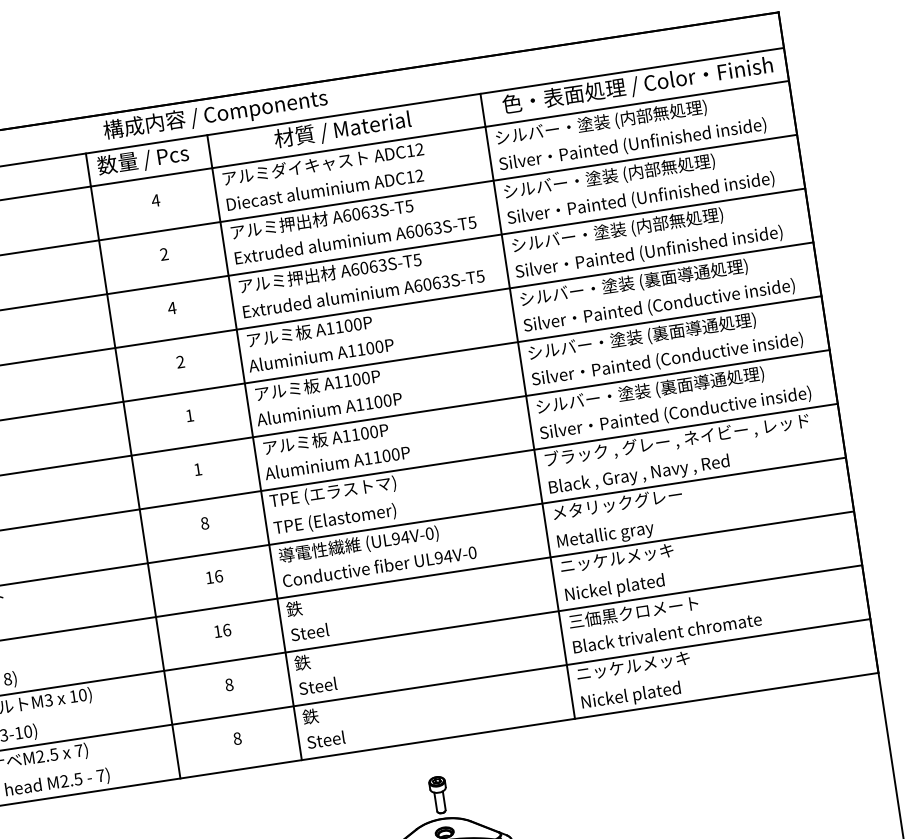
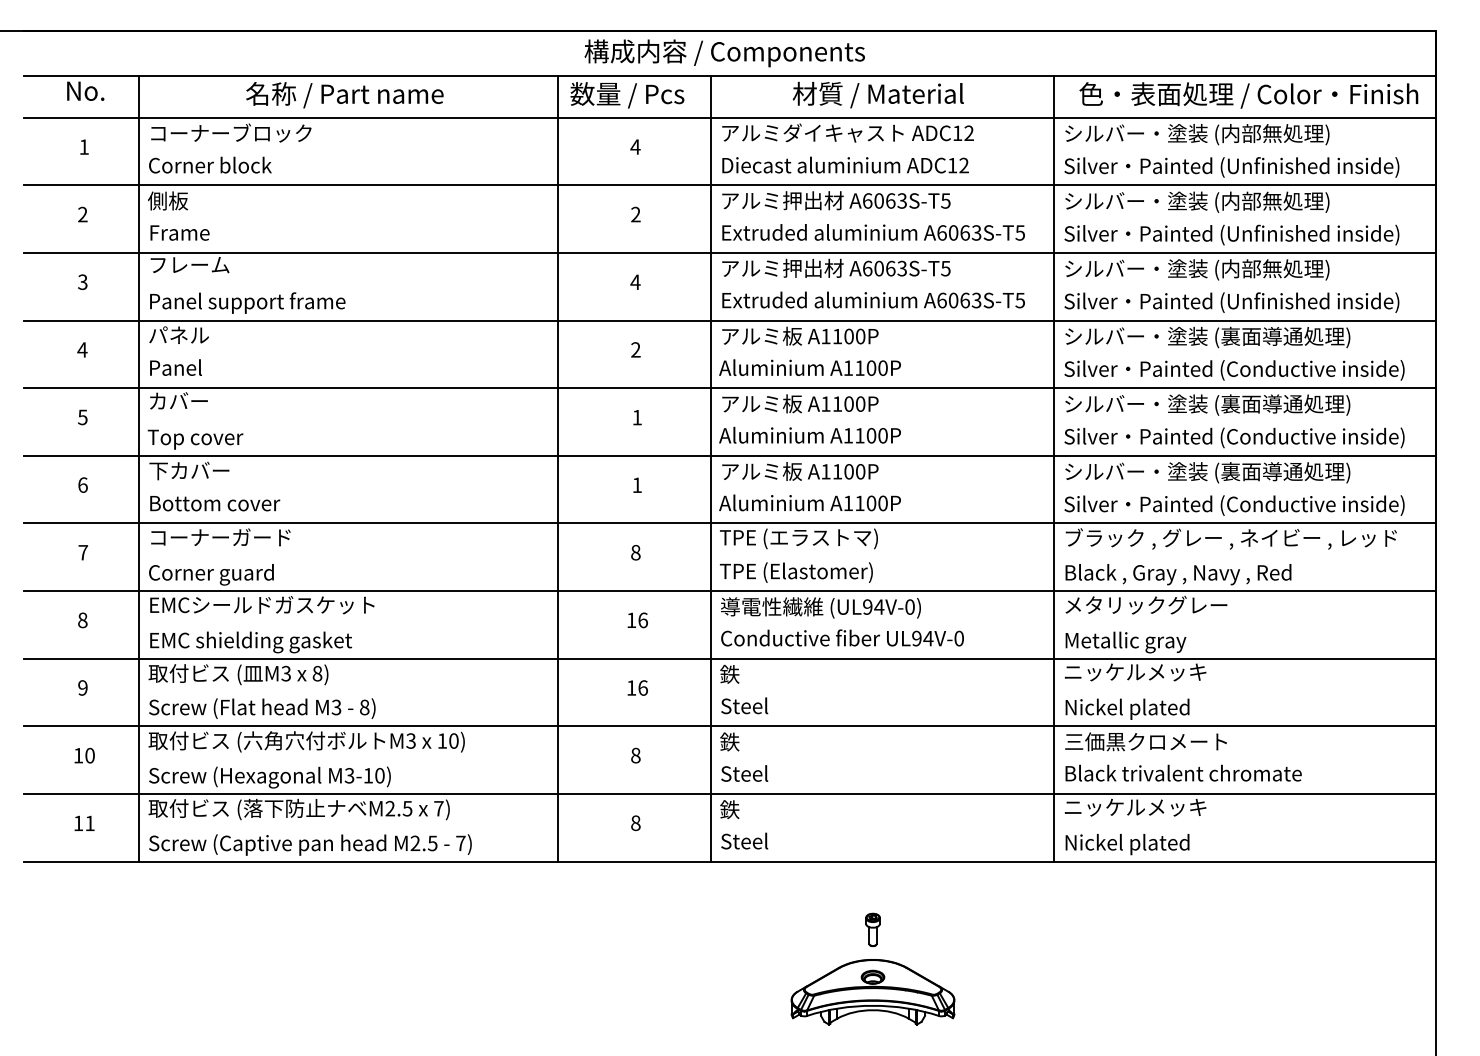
part: (438, 794) -> (872, 929), size x0.71

